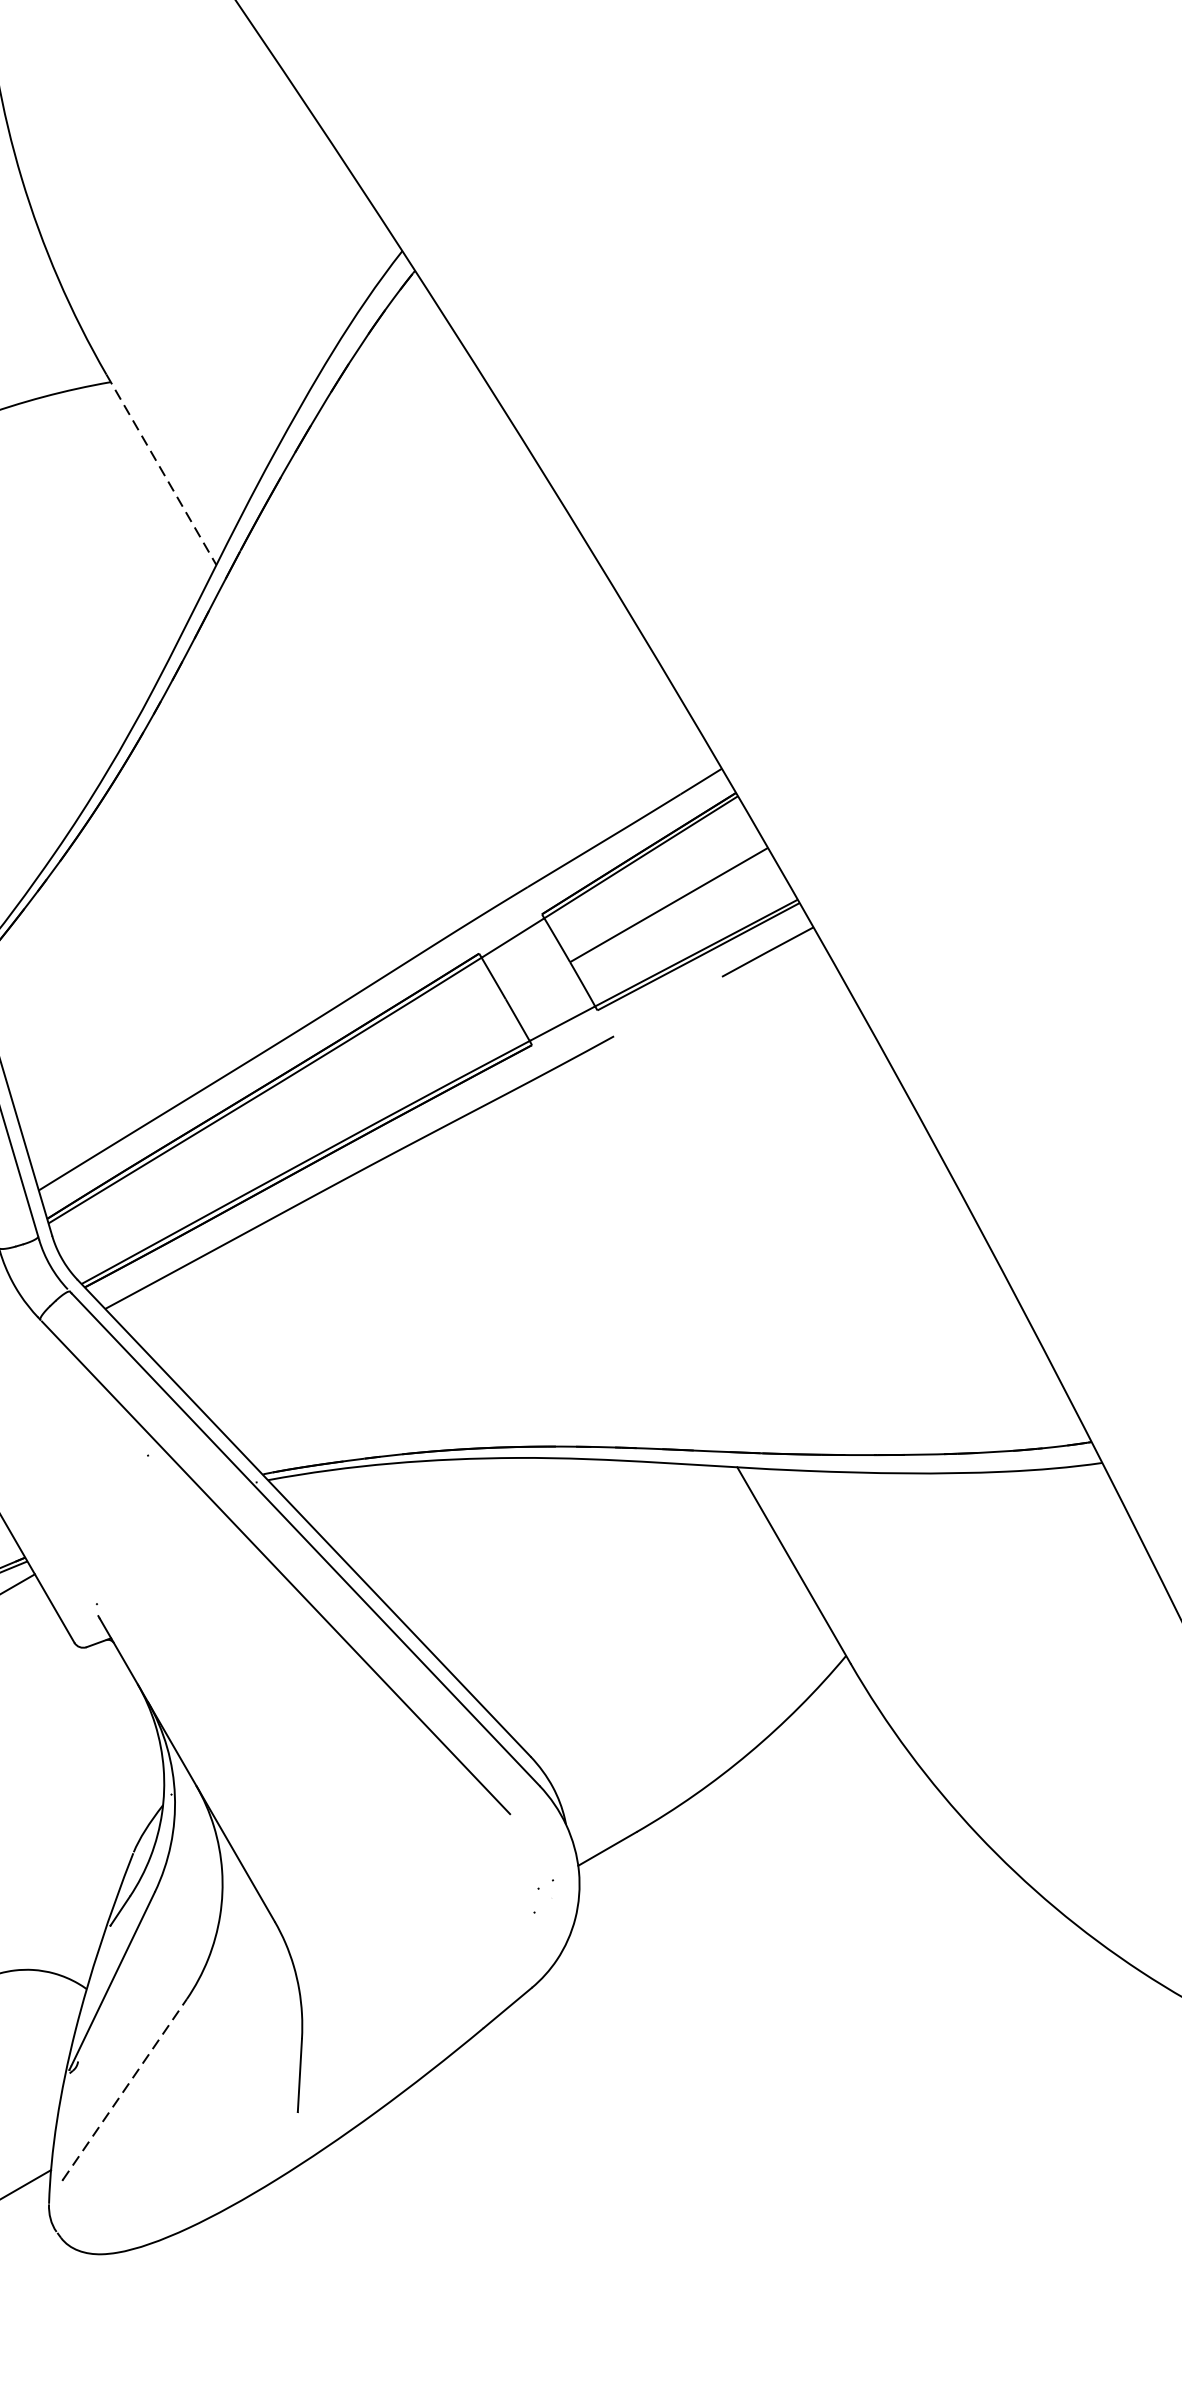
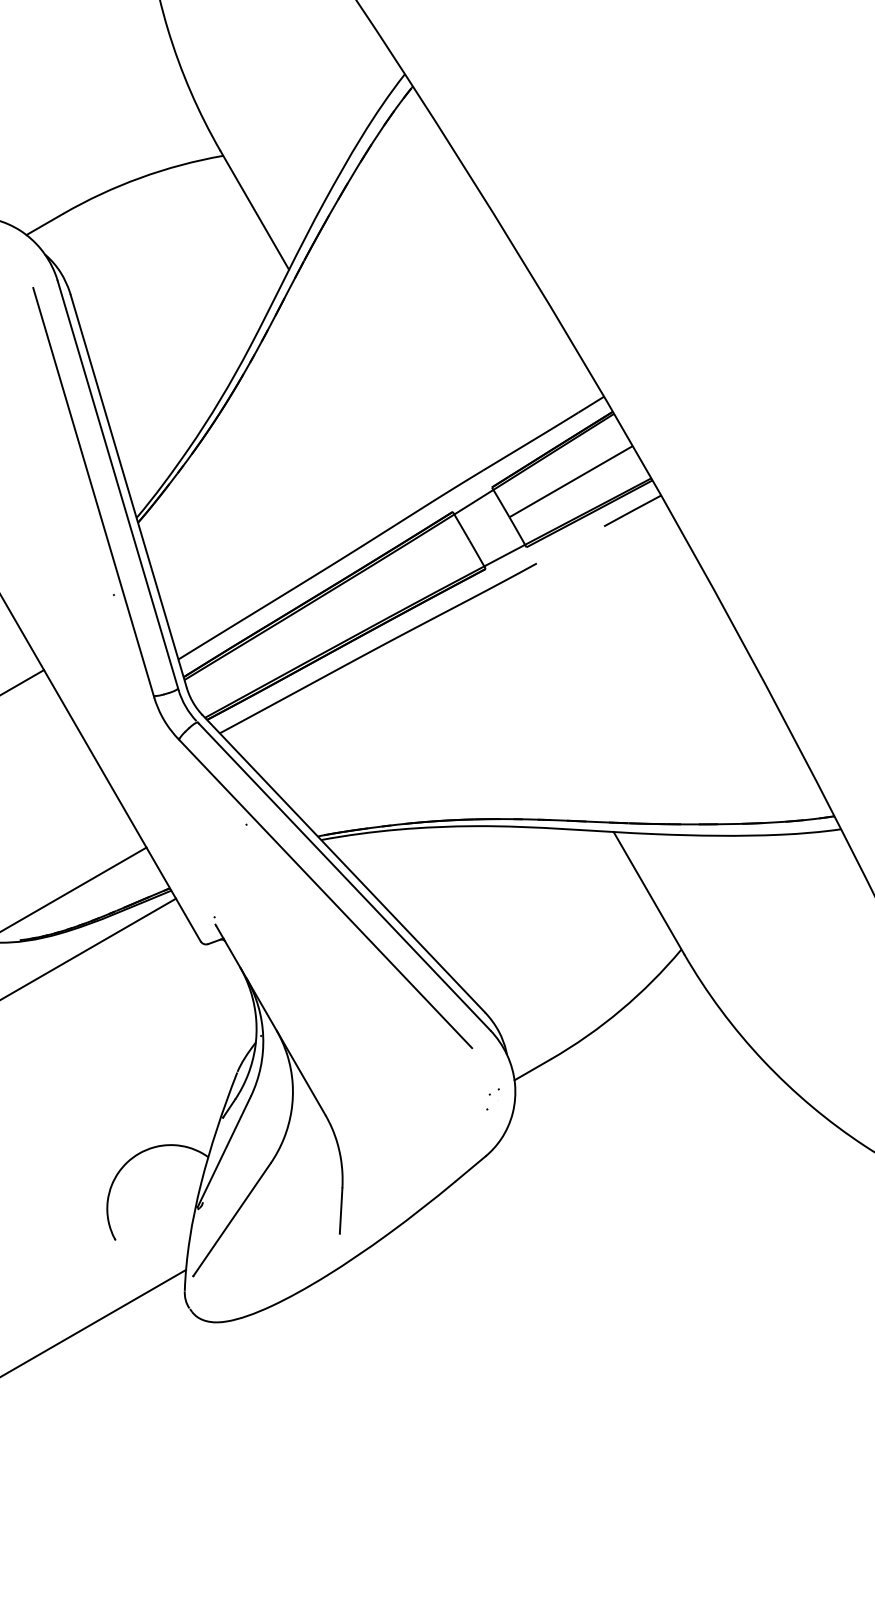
line: (162, 469) -> (255, 210), dashed -> solid
line: (125, 2089) -> (232, 1219), dashed -> solid

